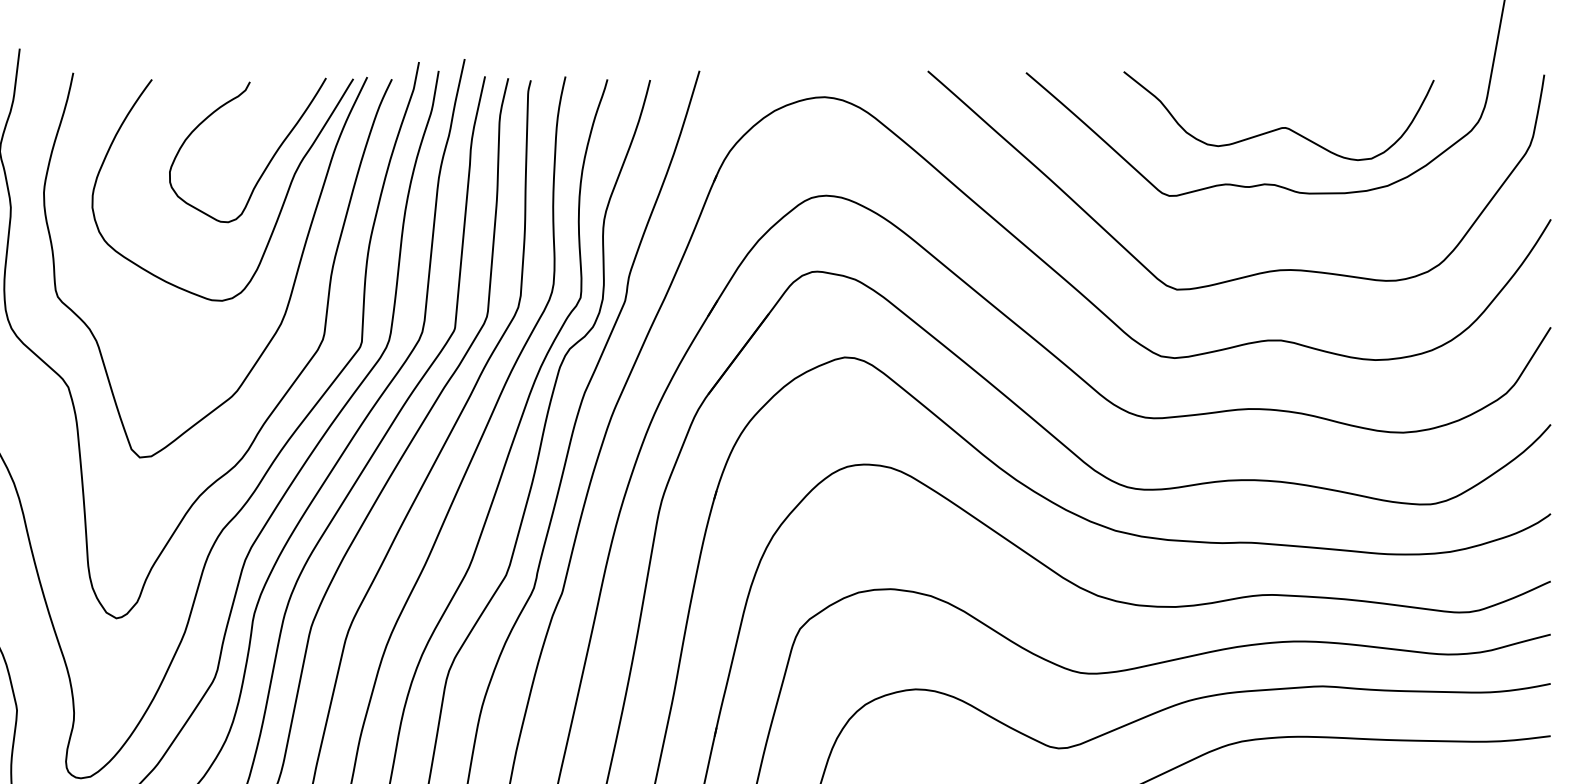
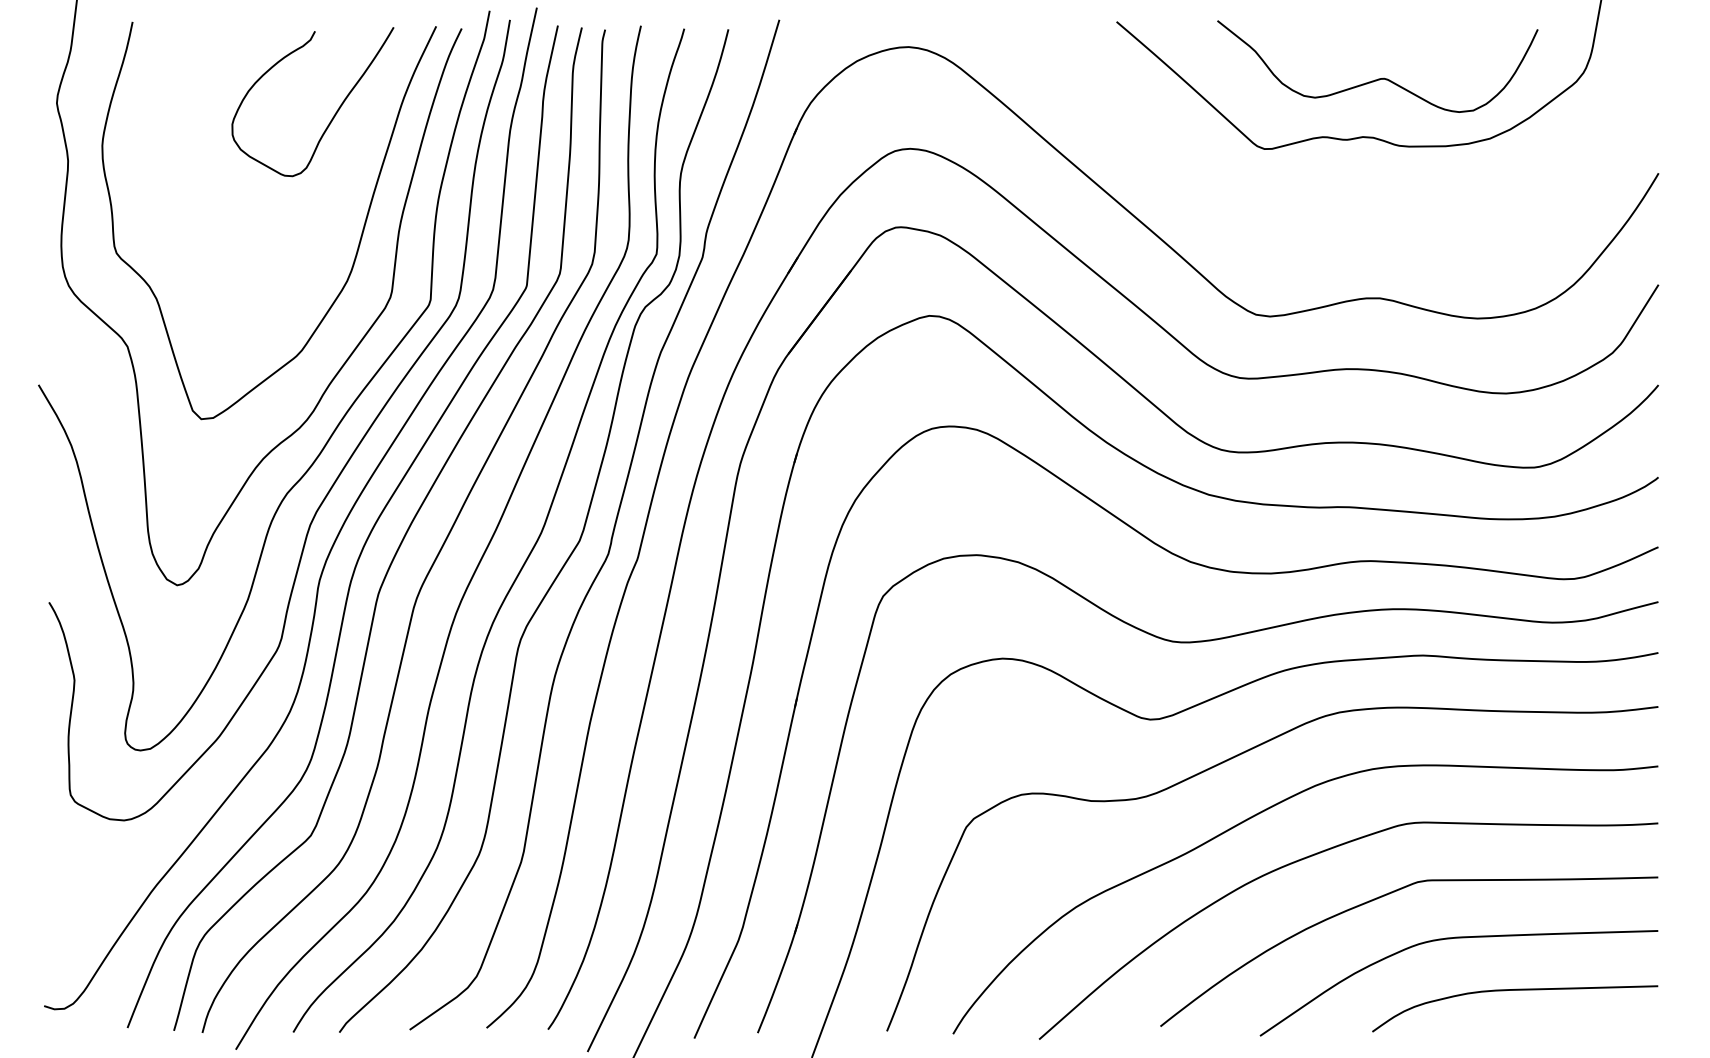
curve: (280, 208) -> (346, 162), removed
curve: (1257, 272) -> (1355, 228), removed

